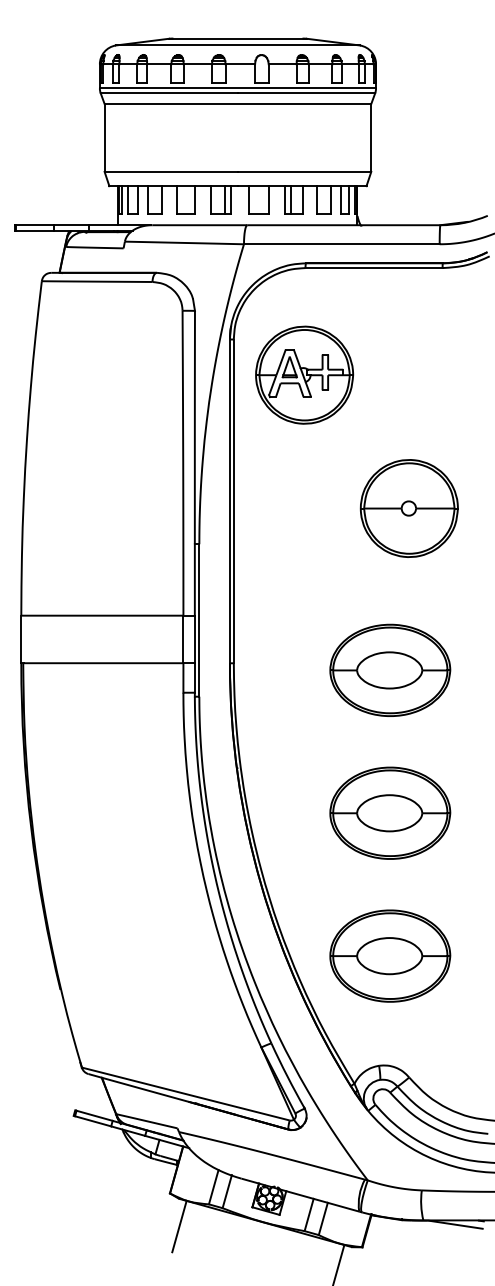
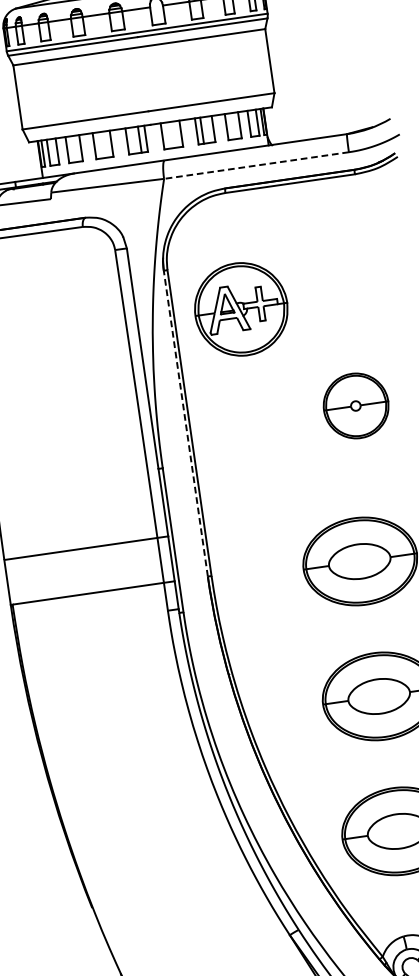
line: (341, 244) -> (256, 165), solid -> dashed
part: (304, 374) -> (241, 308), moved
line: (229, 501) -> (185, 423), solid -> dashed
part: (408, 508) -> (355, 406), size x0.7

